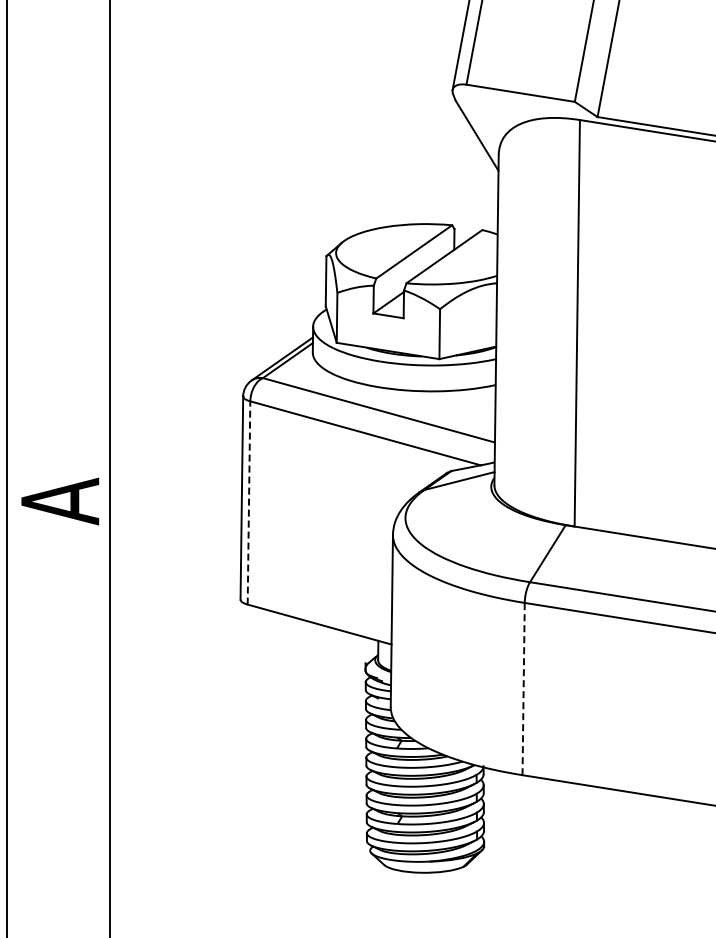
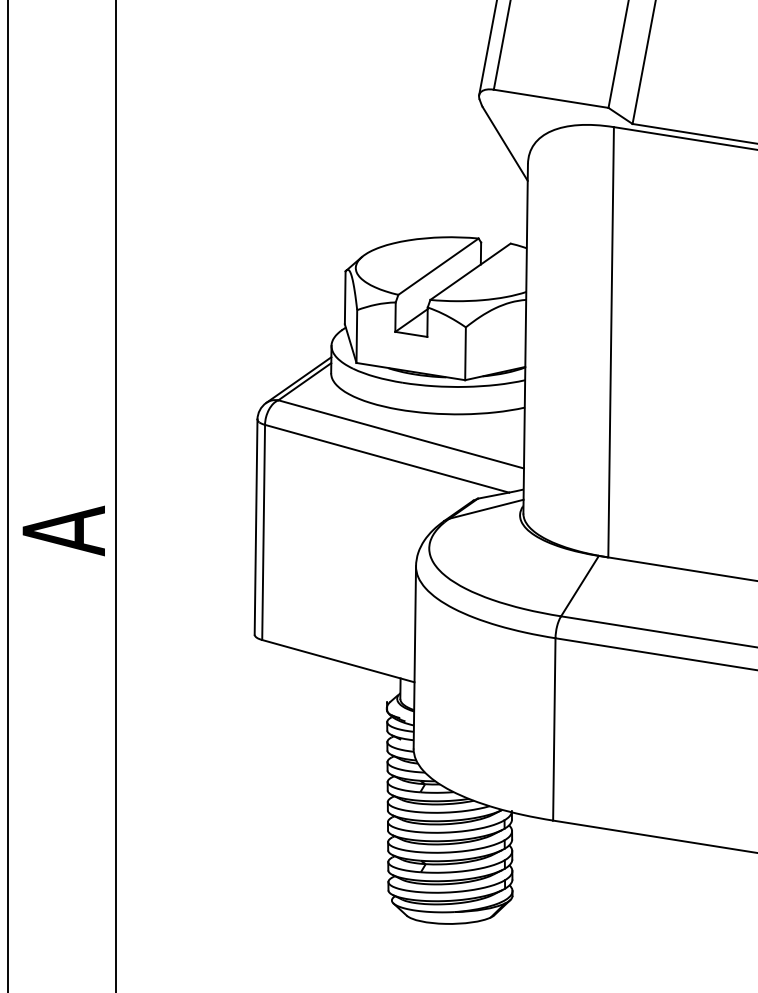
line: (249, 502) -> (264, 531), dashed -> solid
line: (523, 688) -> (554, 728), dashed -> solid

